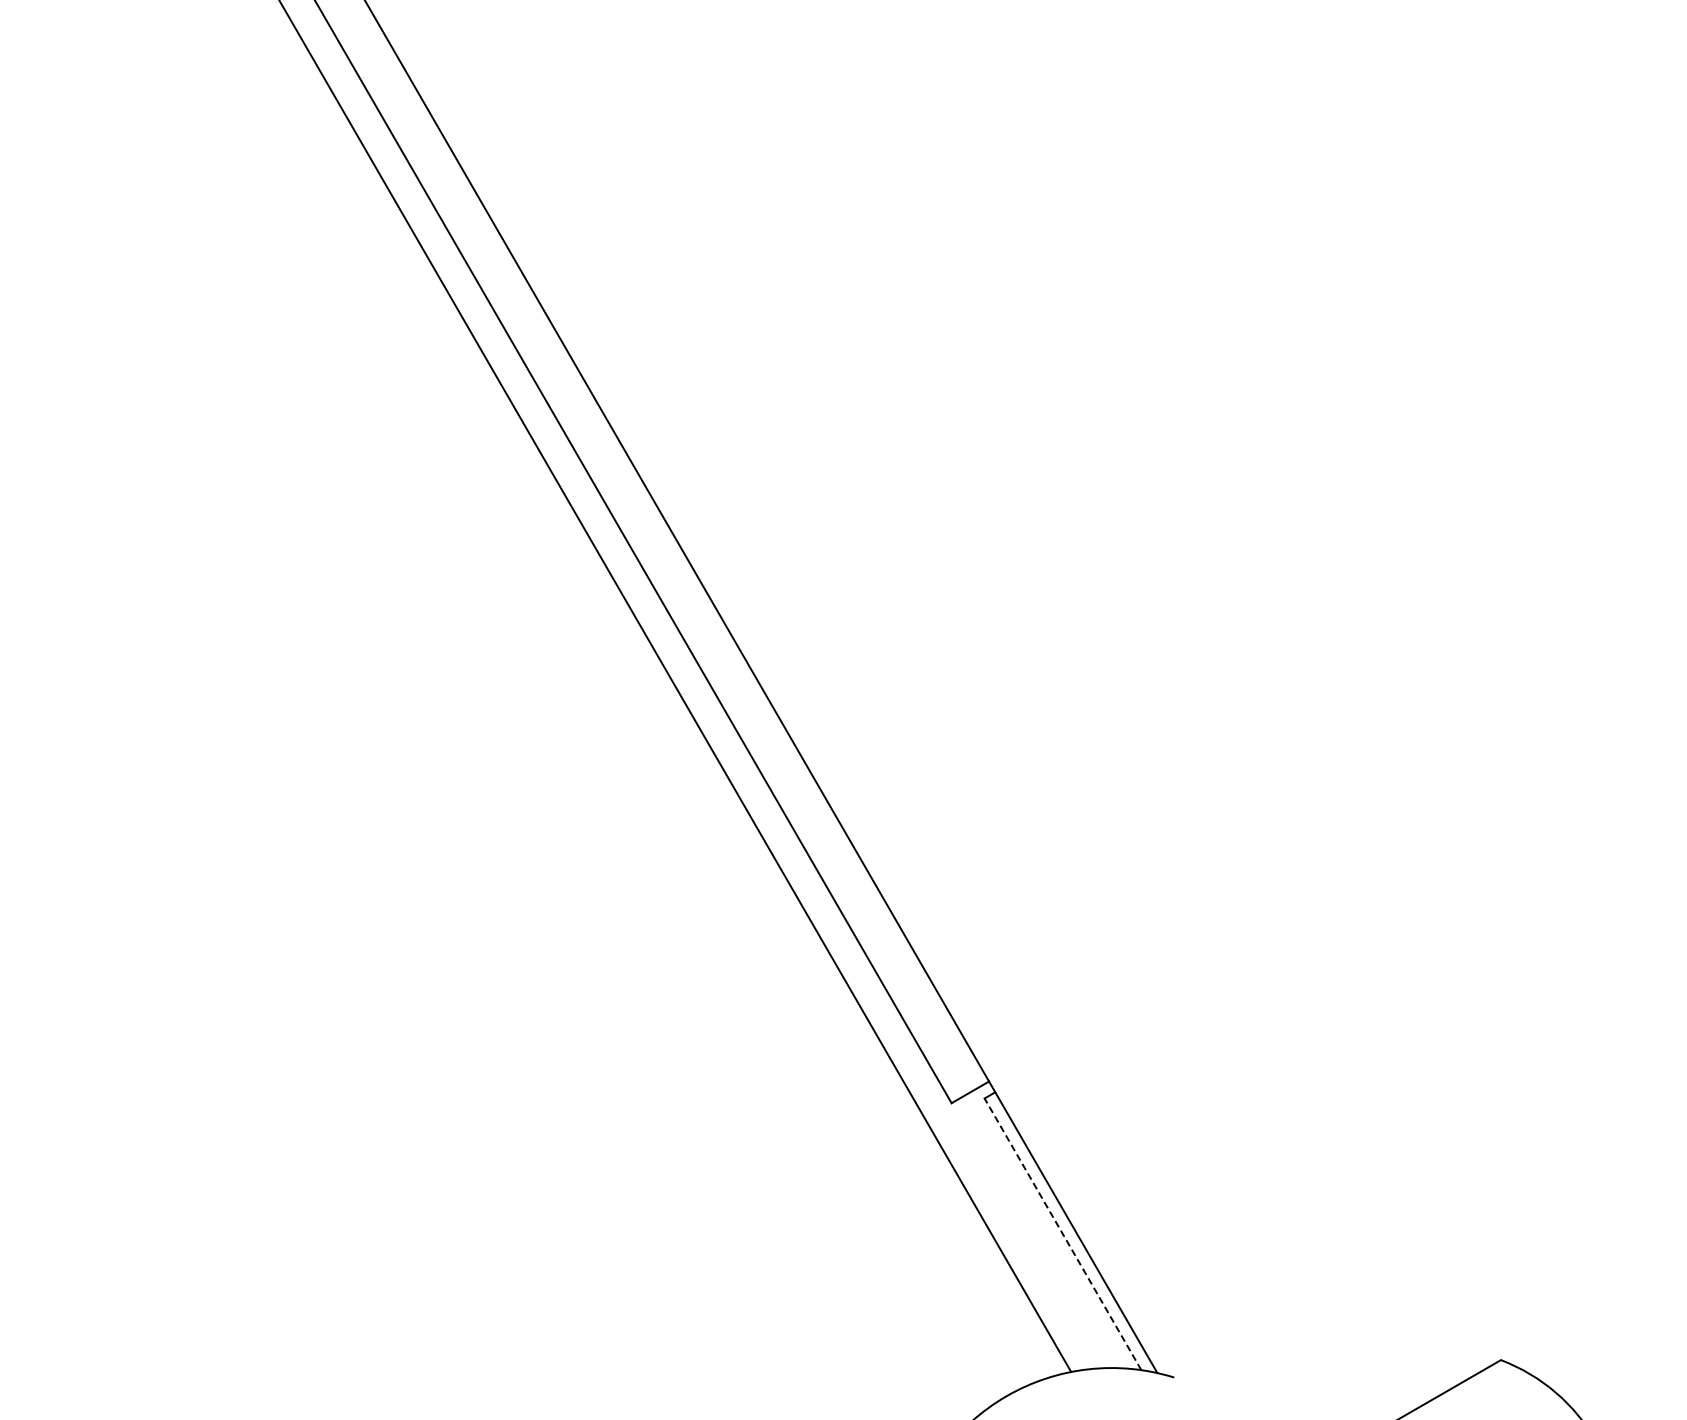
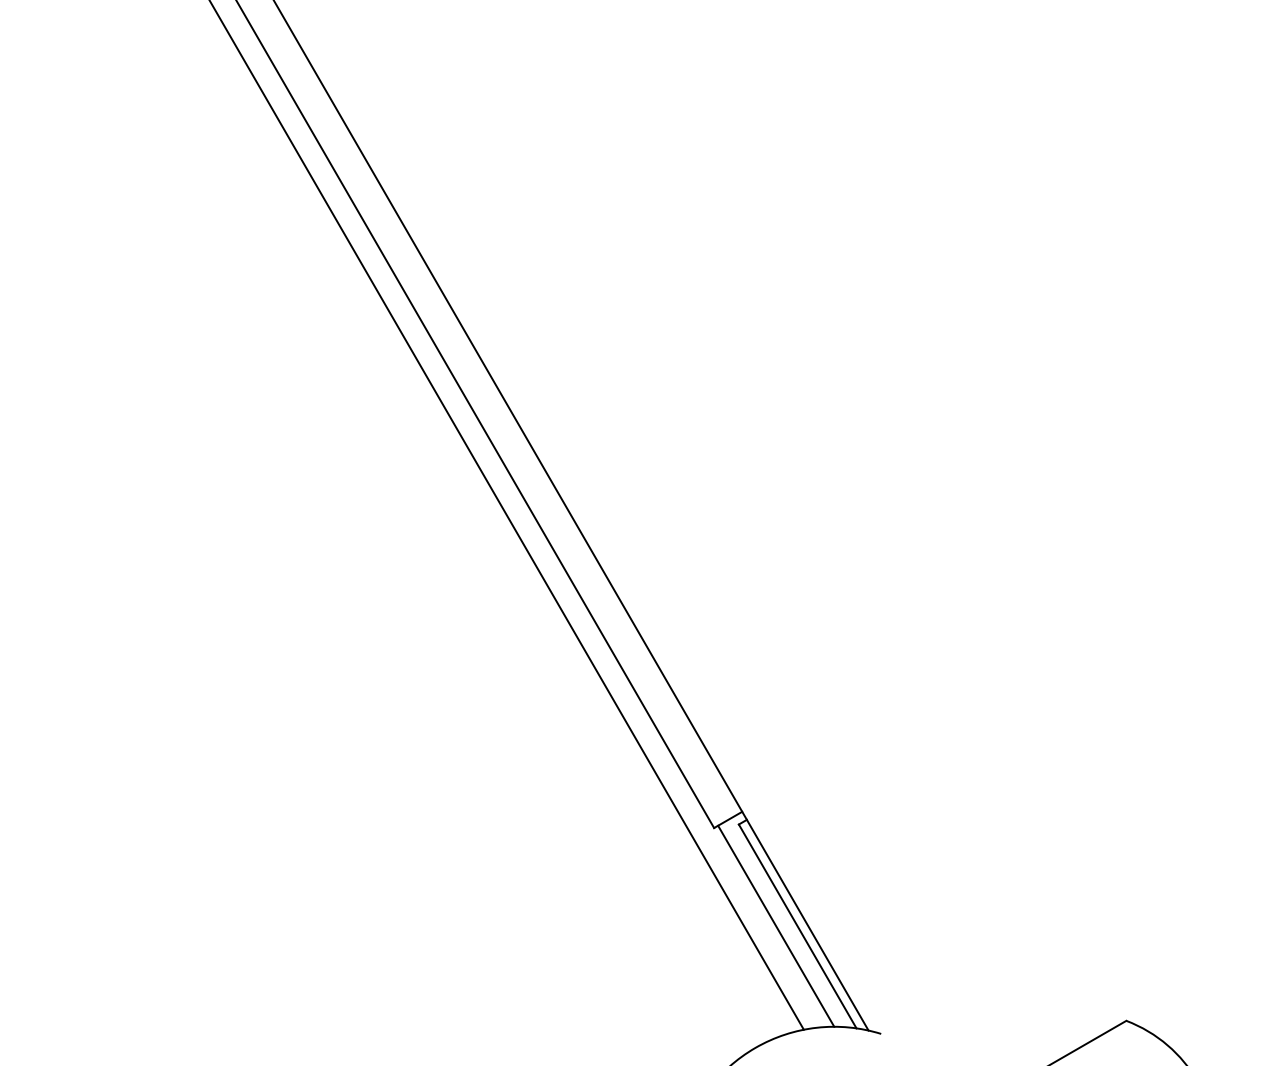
line: (1033, 1234) -> (775, 926), added
line: (1062, 1234) -> (797, 926), dashed -> solid

